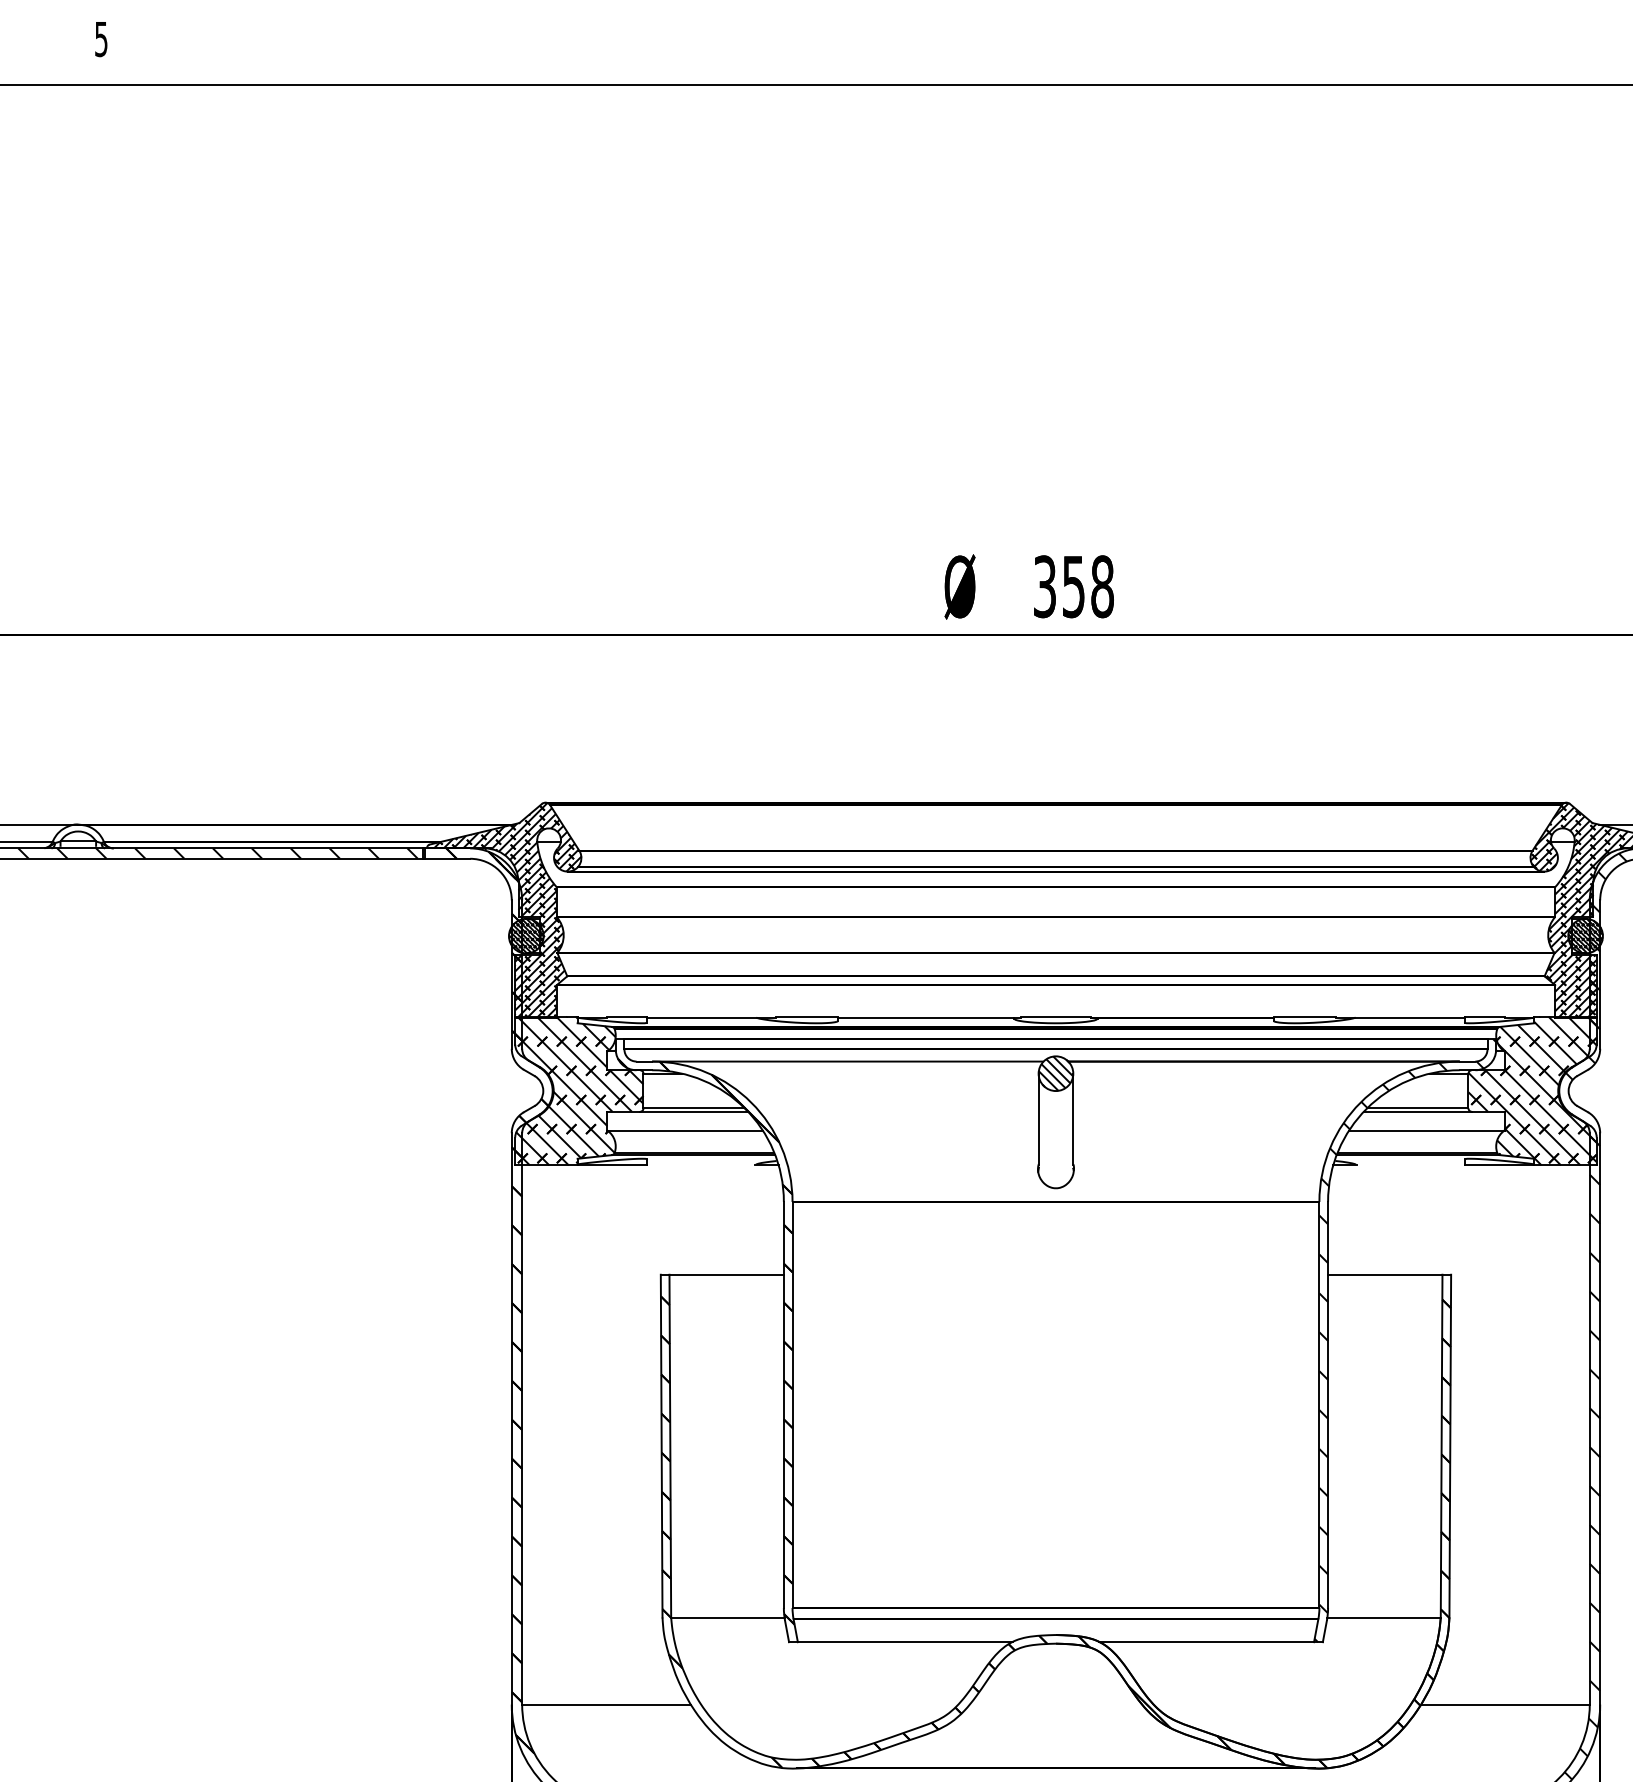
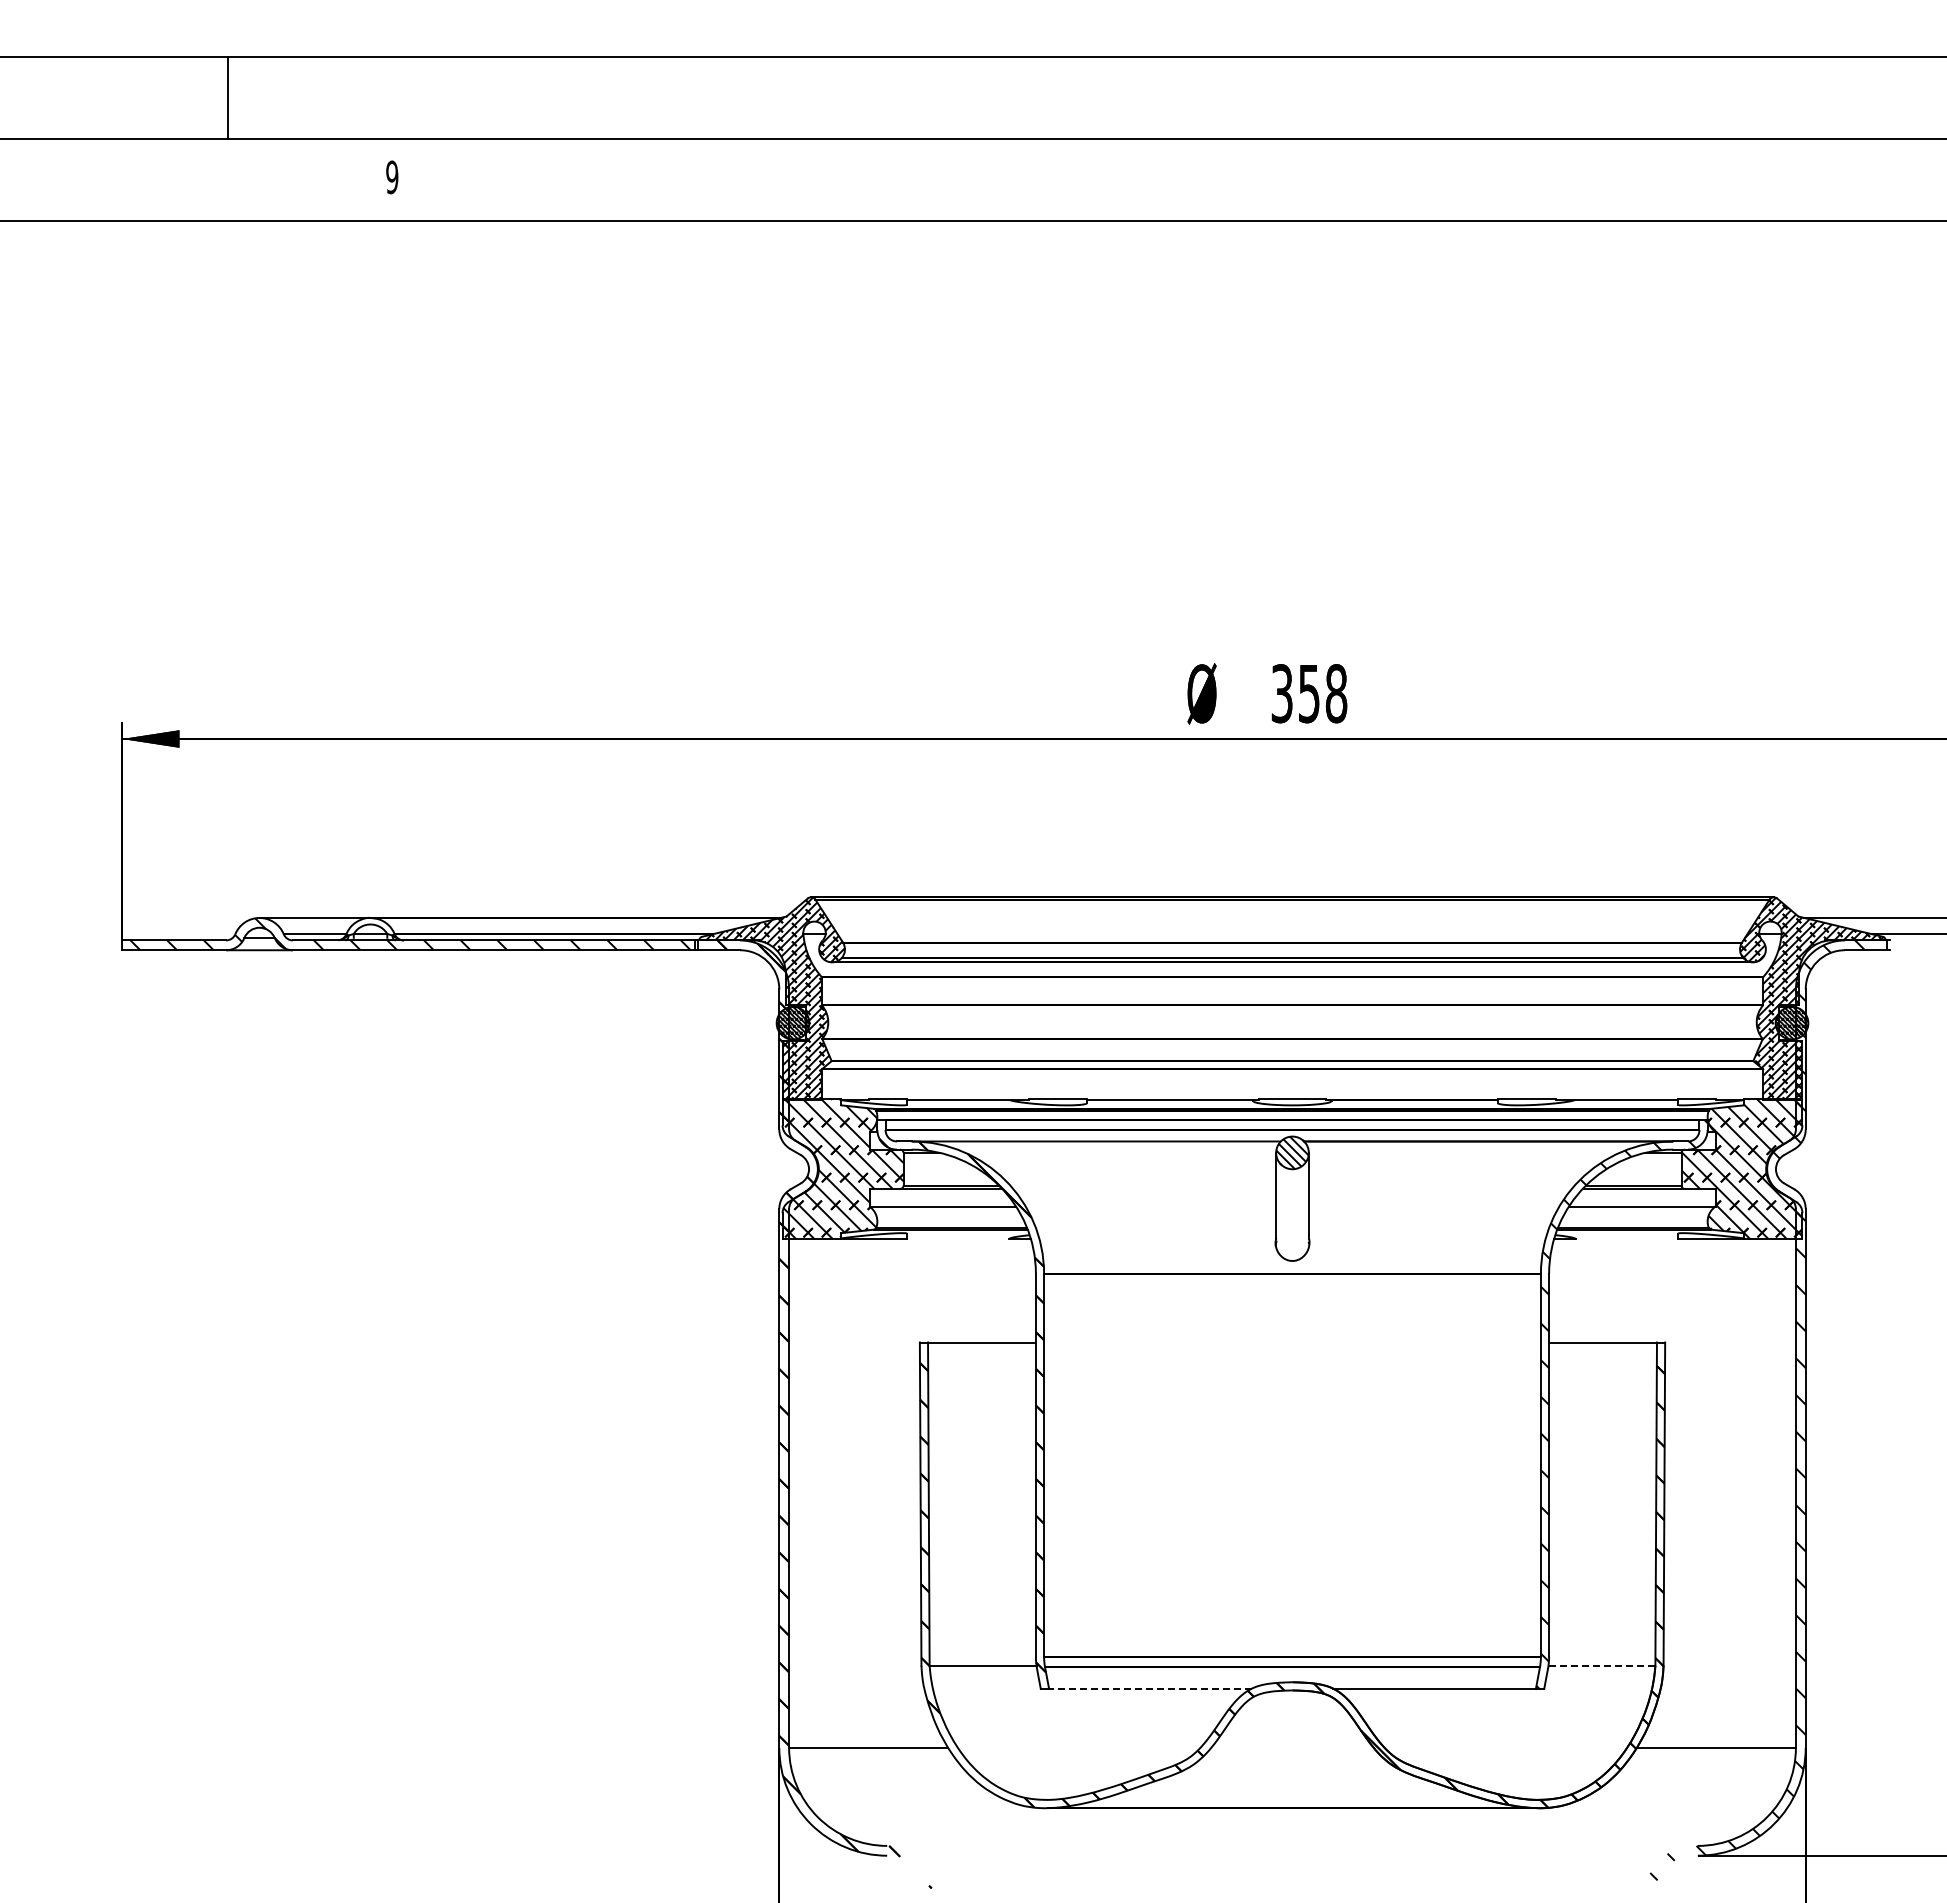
text: (101, 39) -> (392, 177), 5 -> 9
line: (1383, 1617) -> (1601, 1665), solid -> dashed
line: (904, 1642) -> (1149, 1689), solid -> dashed

